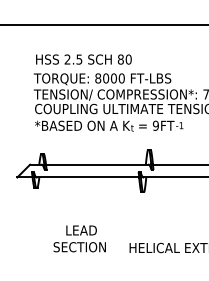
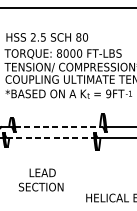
line: (97, 164) -> (58, 126), solid -> dashed
line: (88, 177) -> (51, 137), solid -> dashed
text: (79, 238) -> (40, 179), moved

